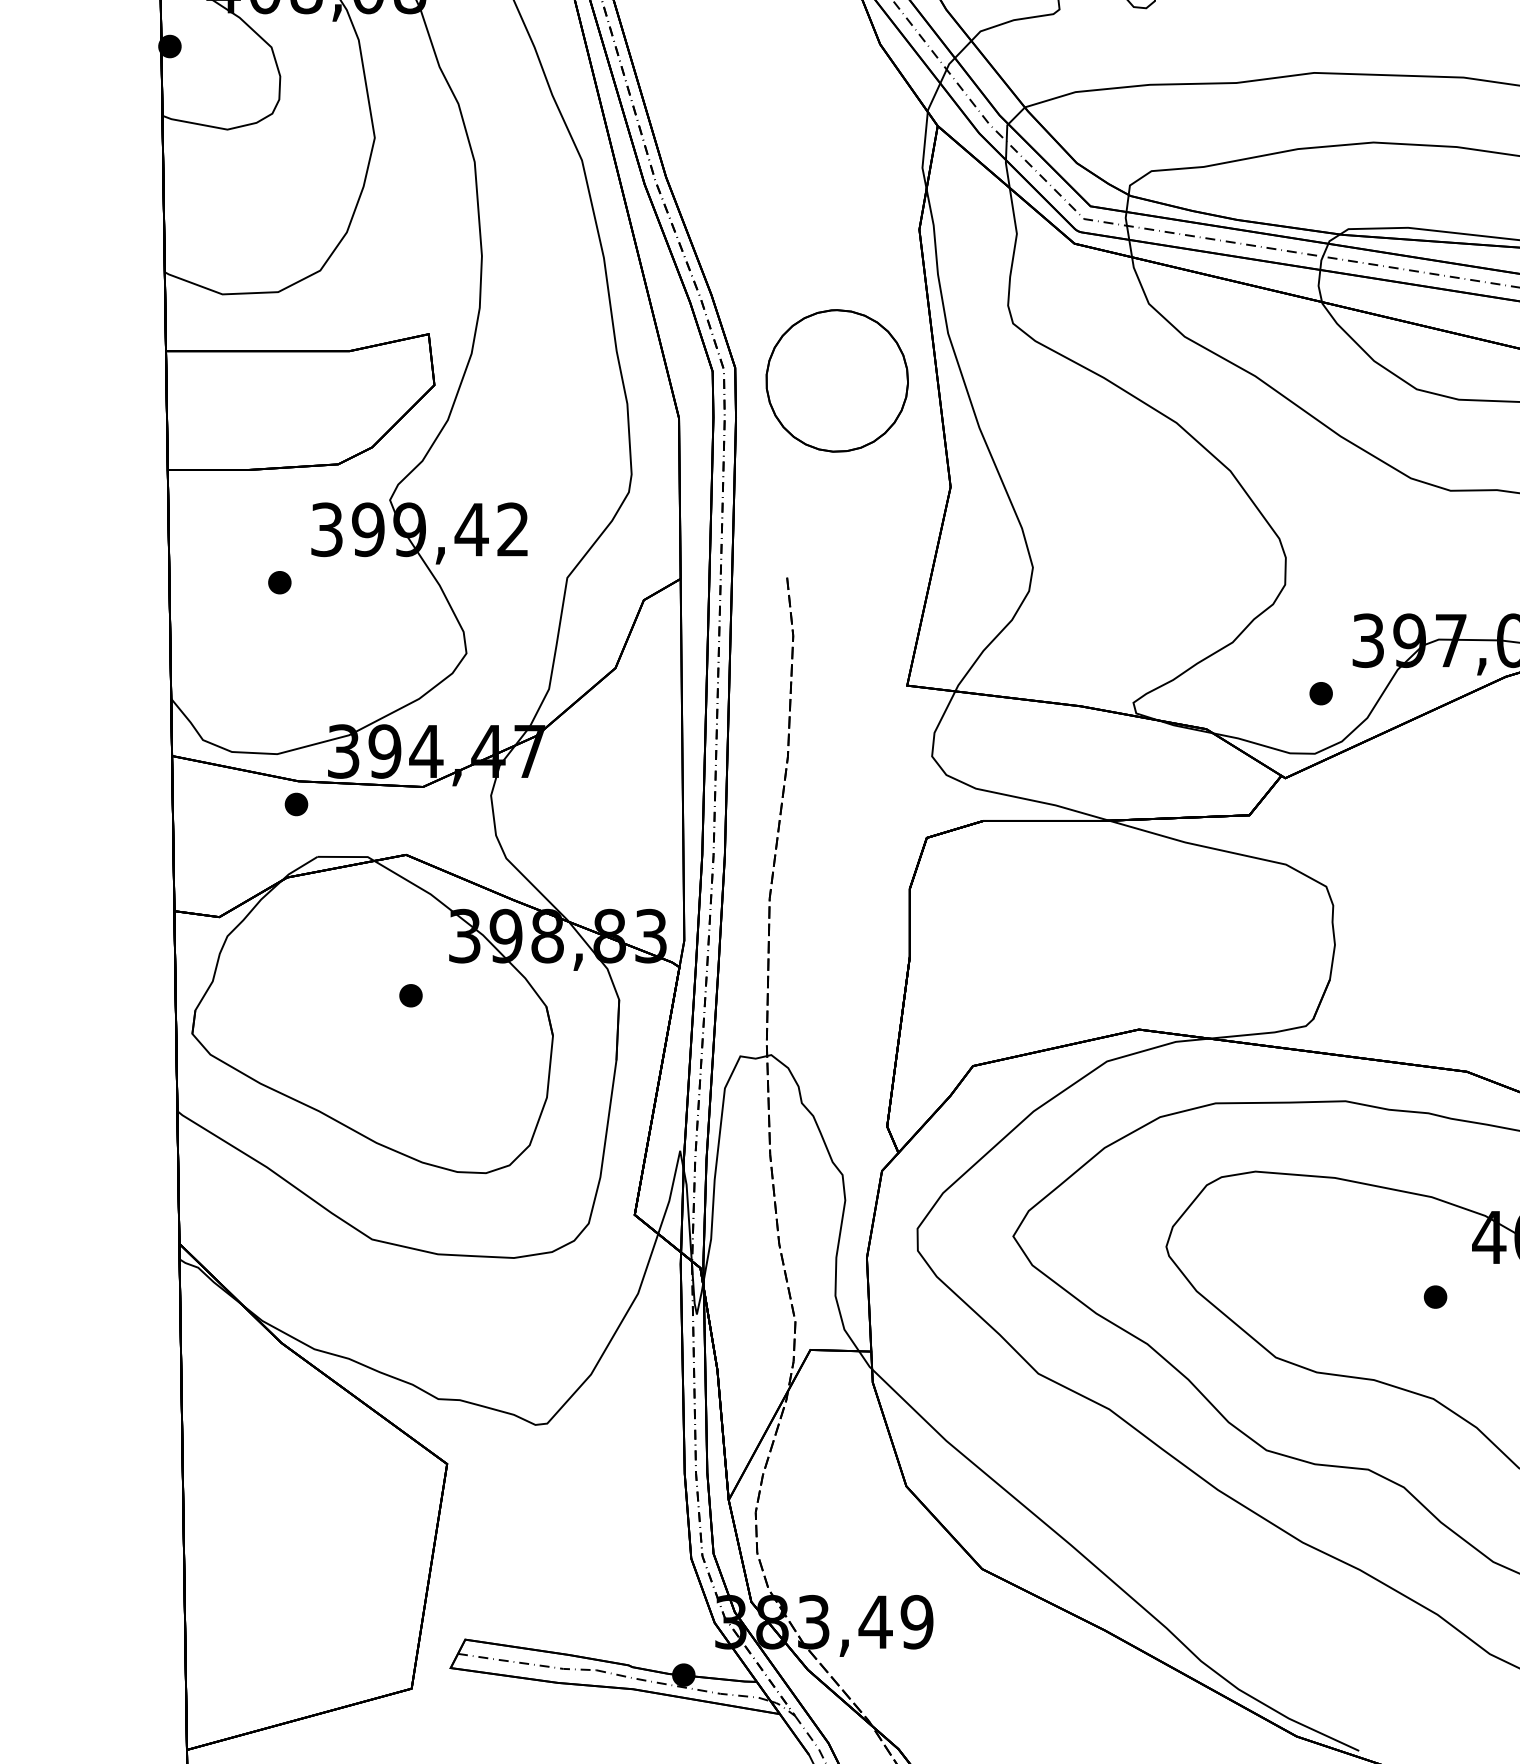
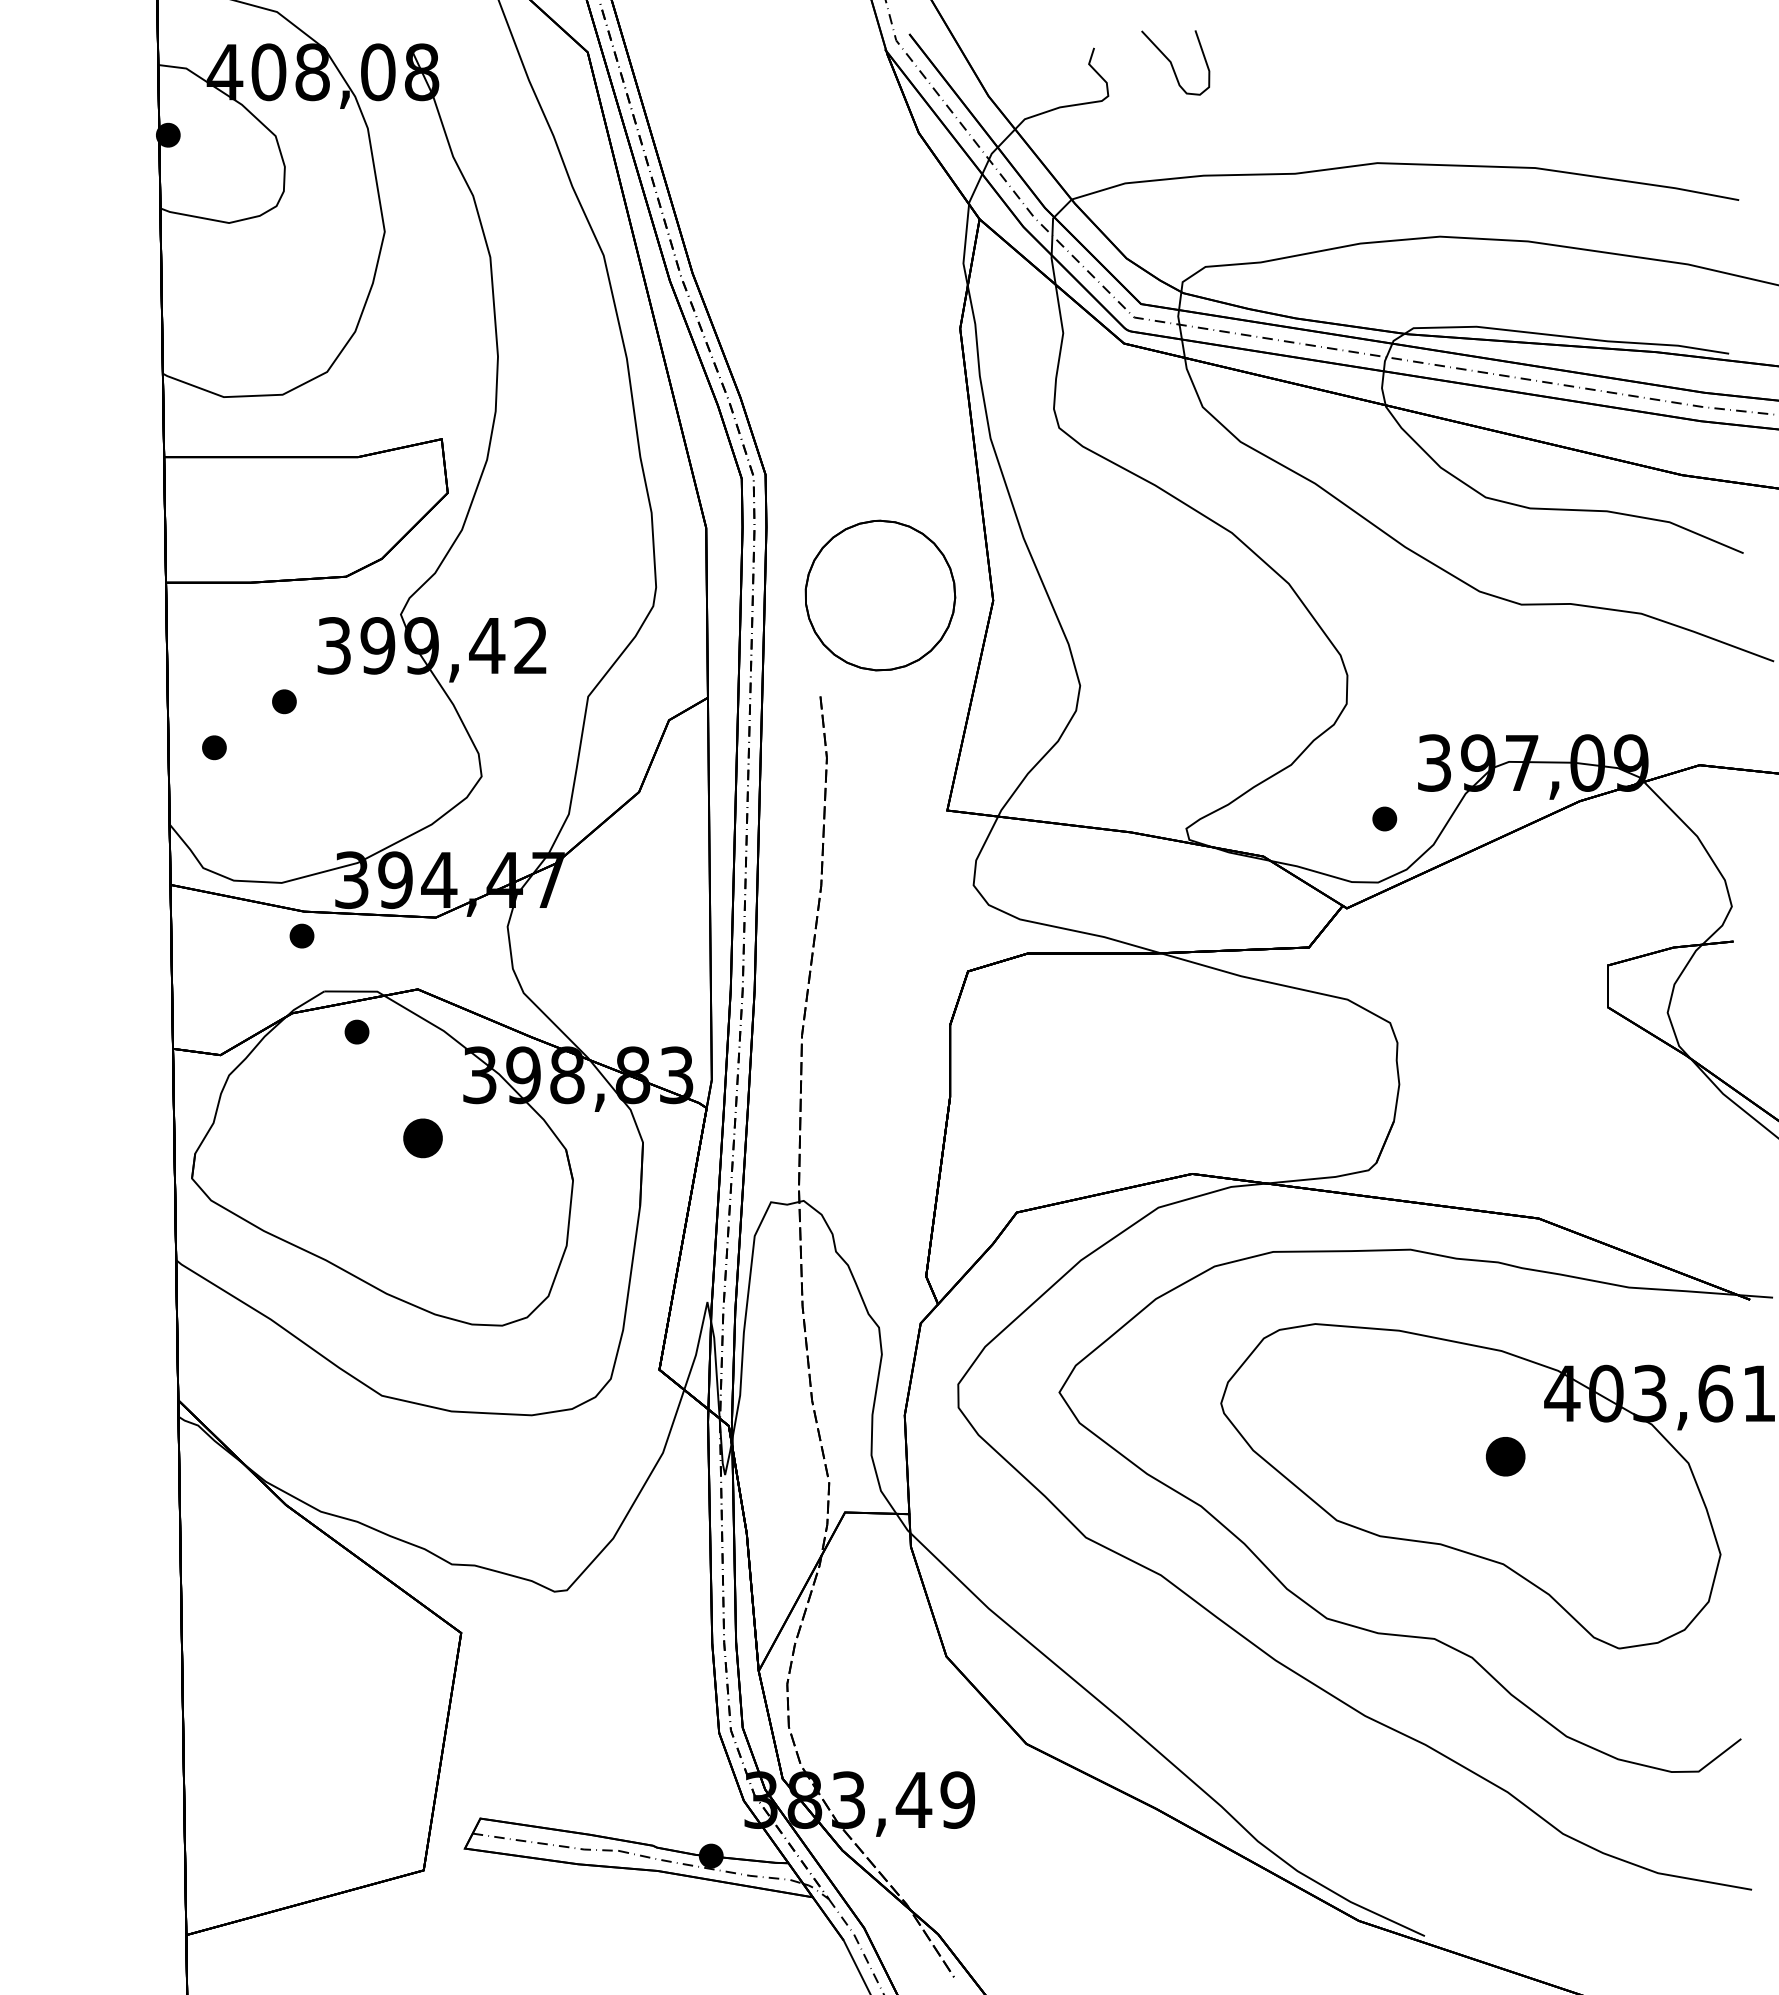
part: (837, 380) -> (880, 595), moved
part: (213, 625) -> (214, 747), added
part: (348, 894) -> (356, 1031), added
part: (410, 995) -> (422, 1137), size x1.6
part: (1435, 1296) -> (1505, 1456), size x1.6

